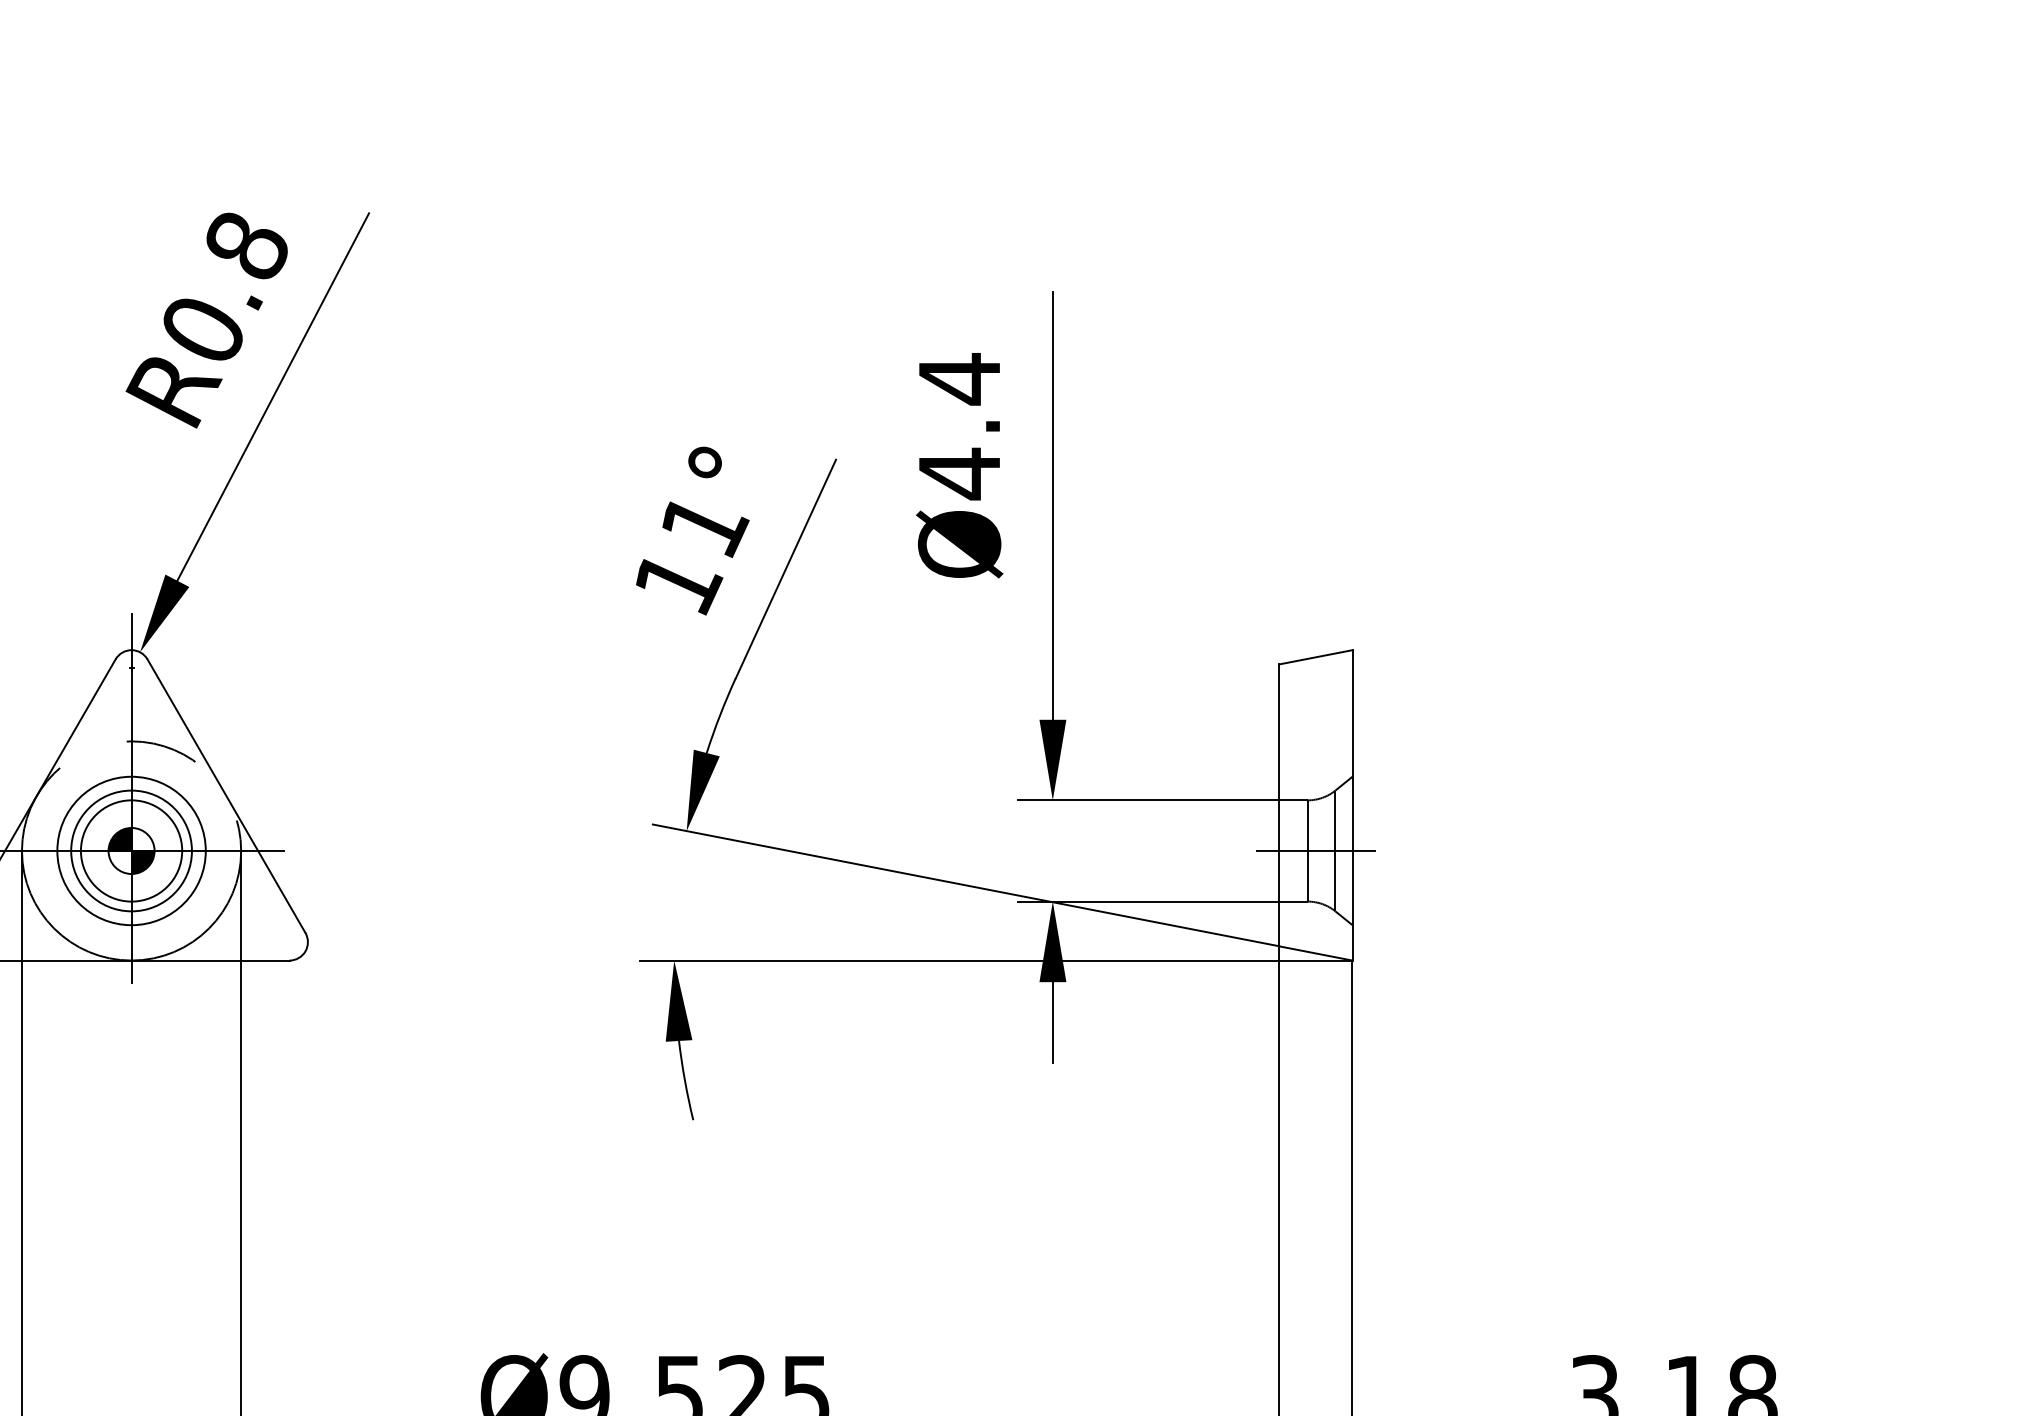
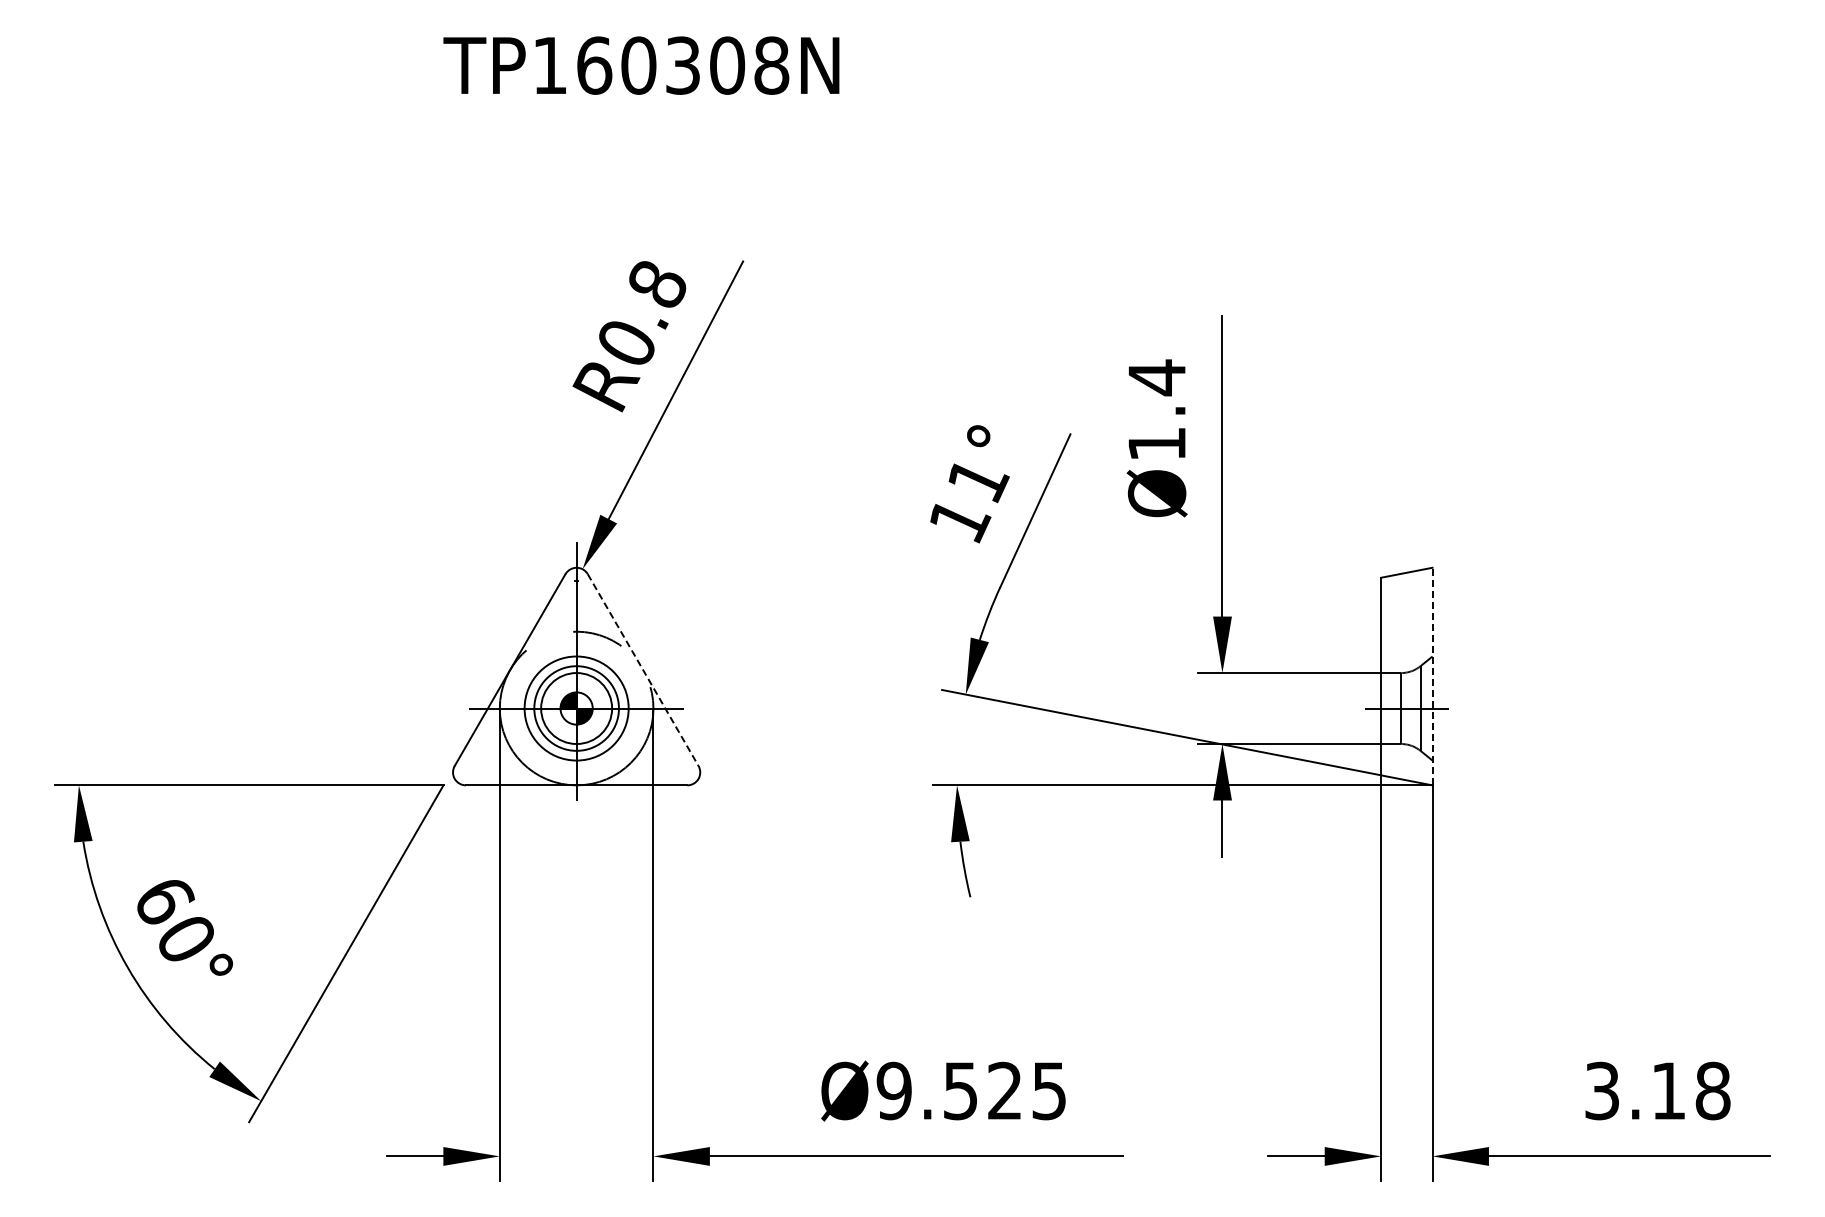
text: (958, 472) -> (1156, 443), Ø4.4 -> Ø1.4
line: (226, 796) -> (643, 670), solid -> dashed
line: (1352, 805) -> (1432, 676), solid -> dashed

